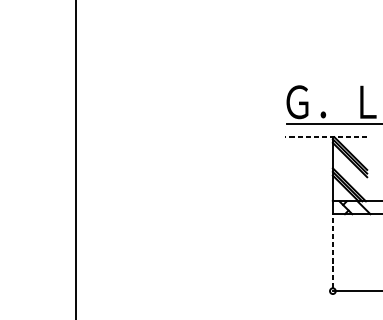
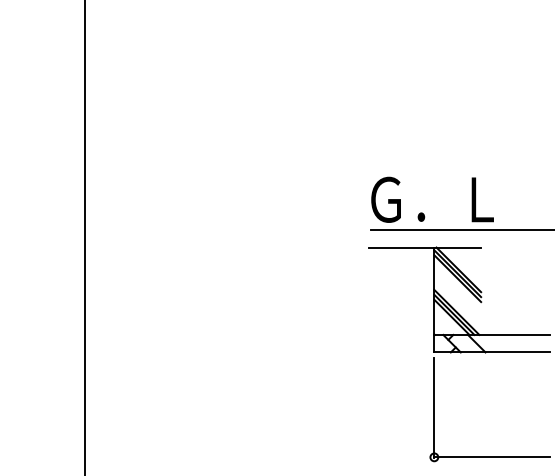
line: (326, 137) -> (425, 247), dashed -> solid
line: (332, 254) -> (434, 407), dashed -> solid

